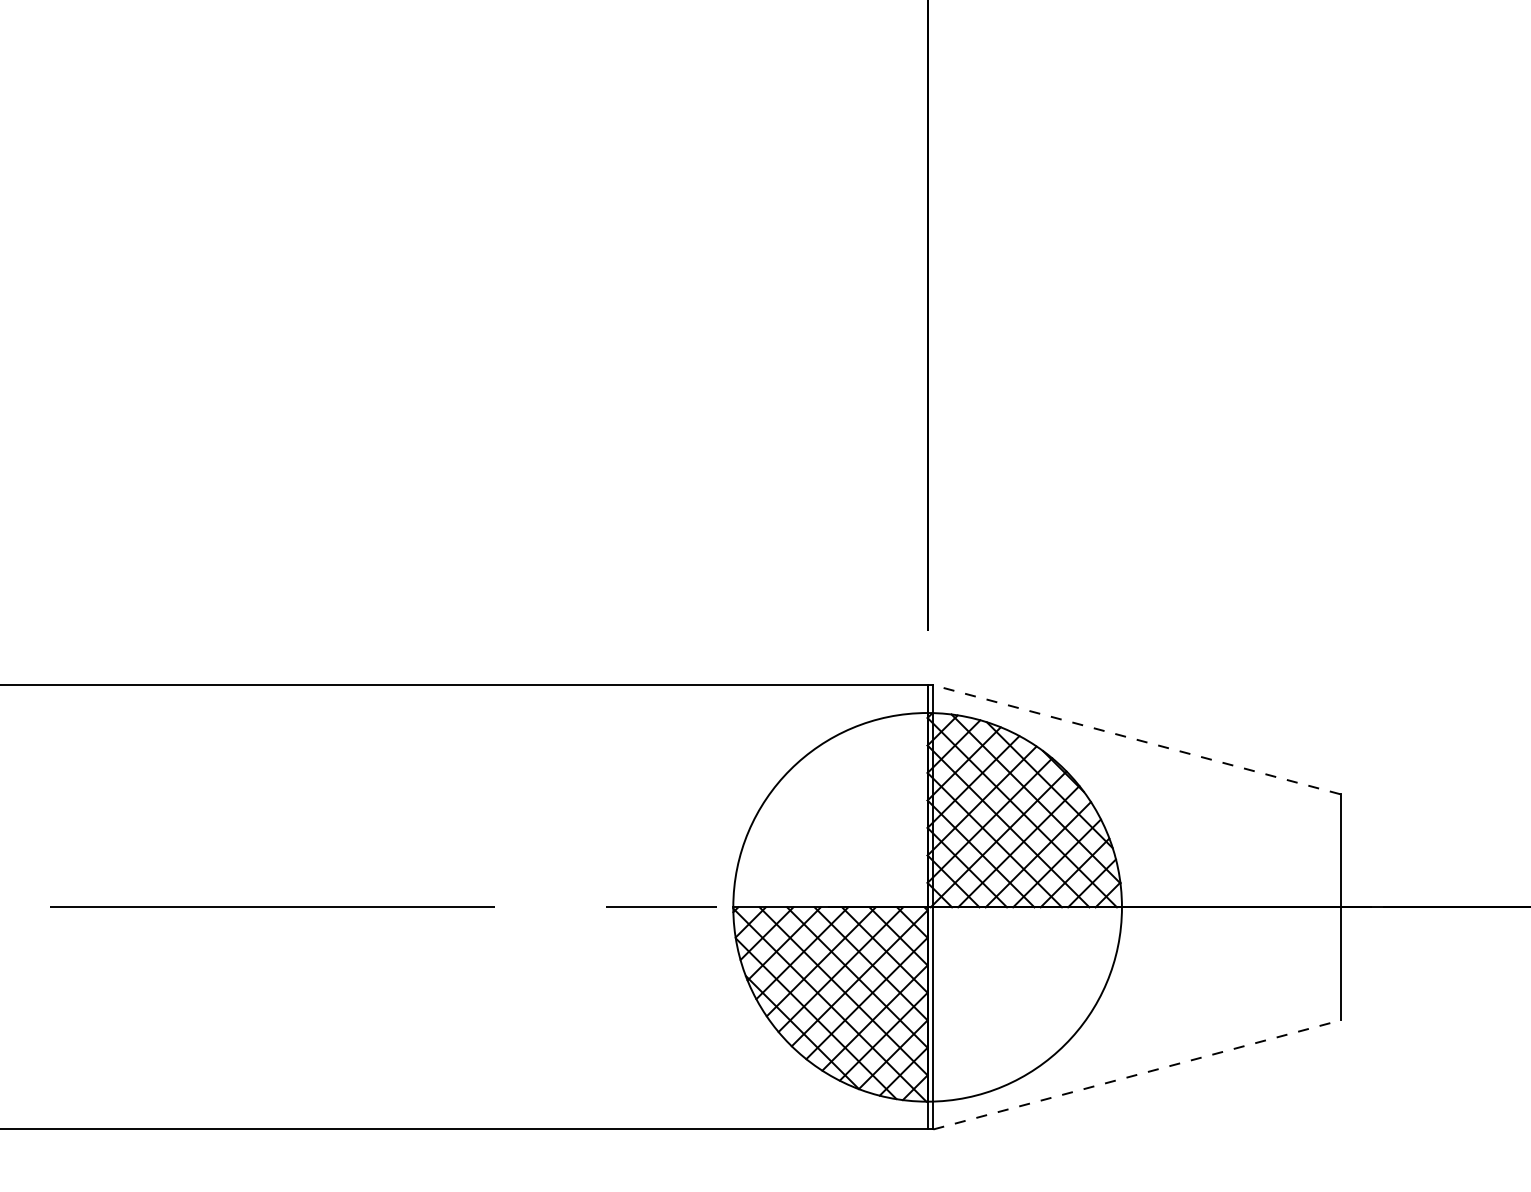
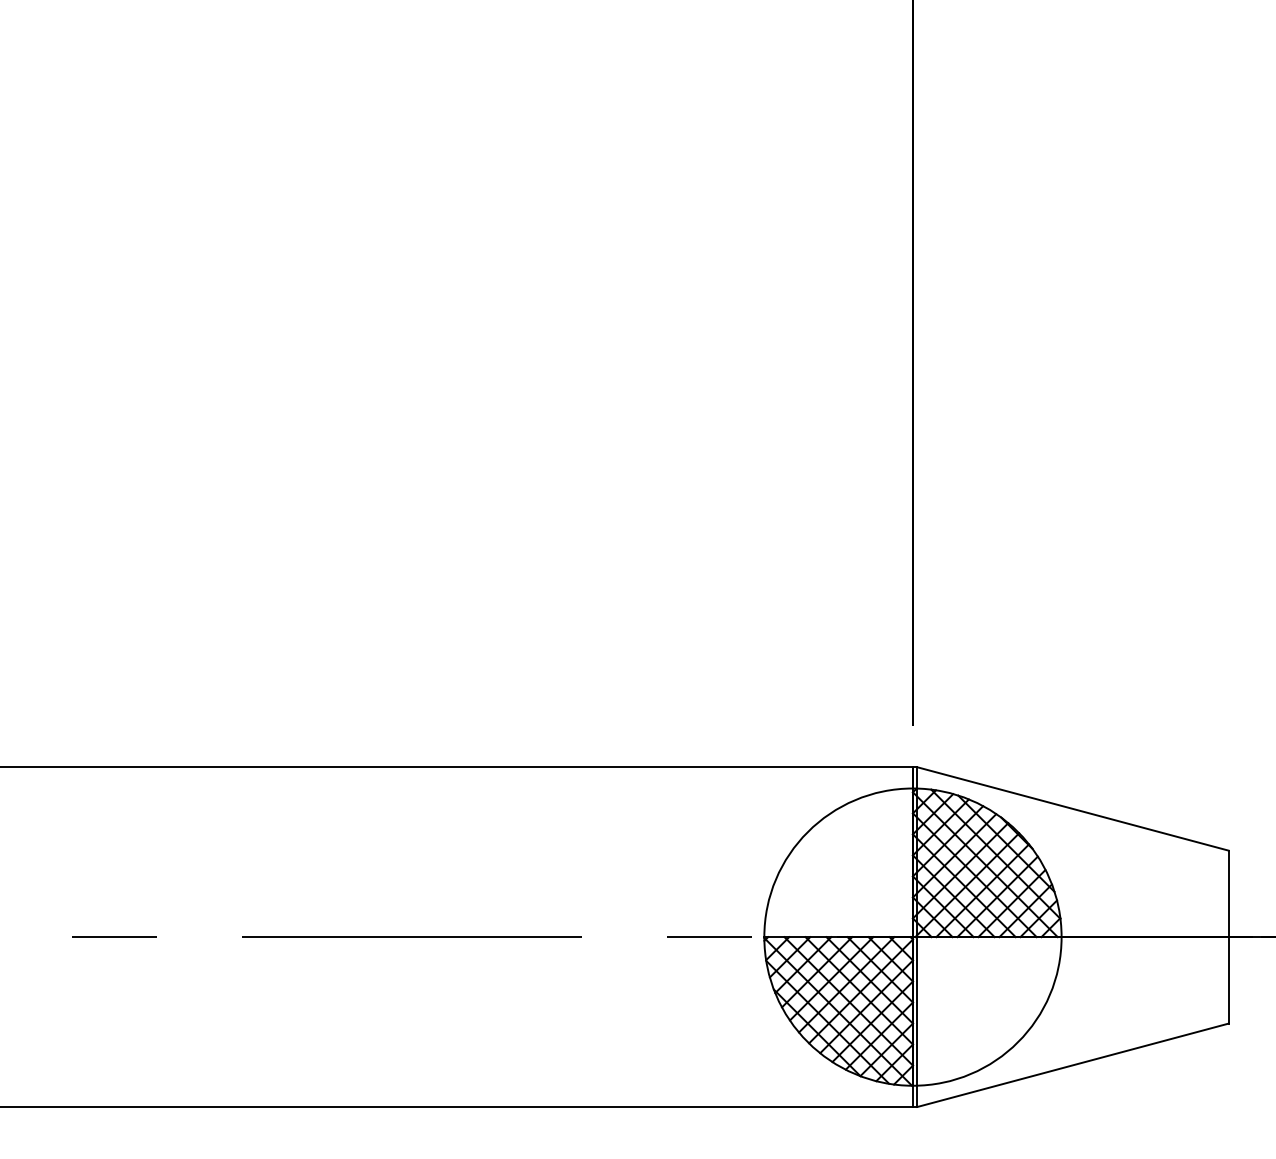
line: (1136, 739) -> (1072, 808), dashed -> solid
line: (1137, 1075) -> (1073, 1065), dashed -> solid

